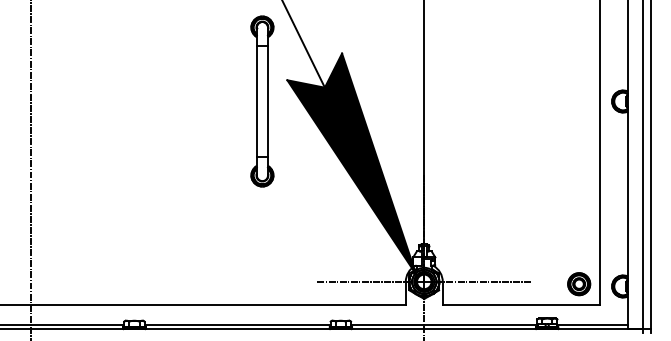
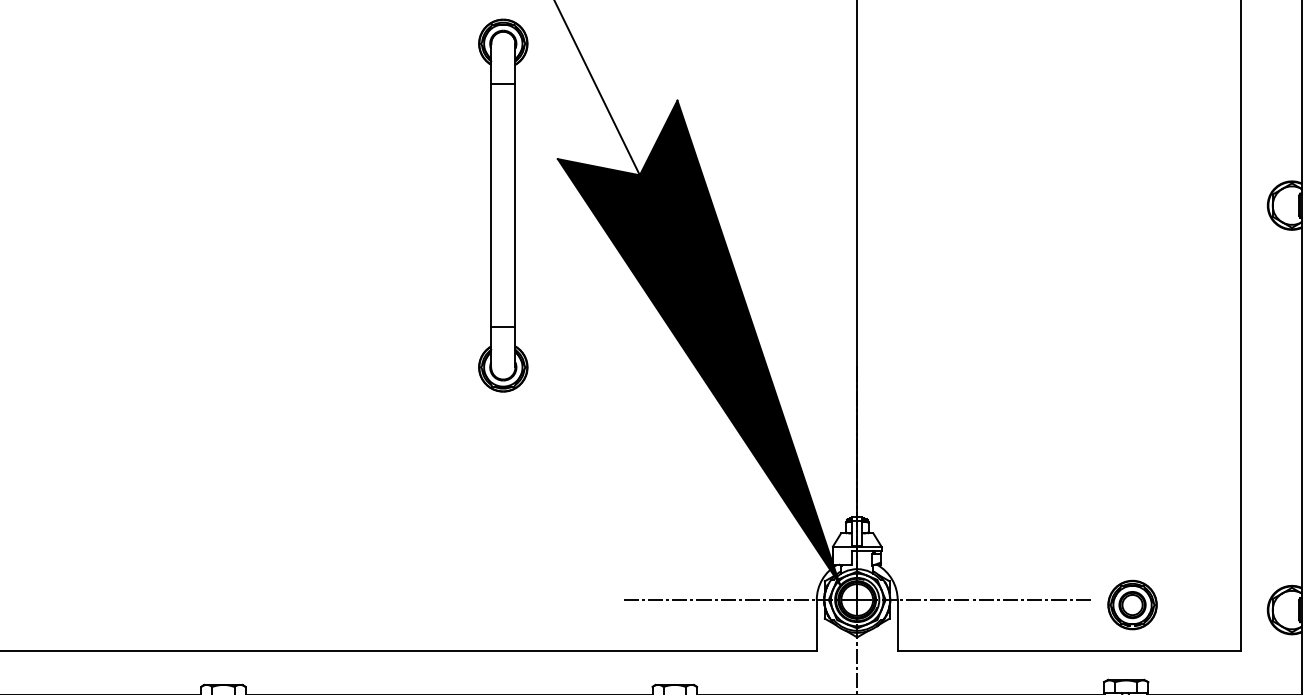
part: (579, 284) -> (1133, 605), moved

